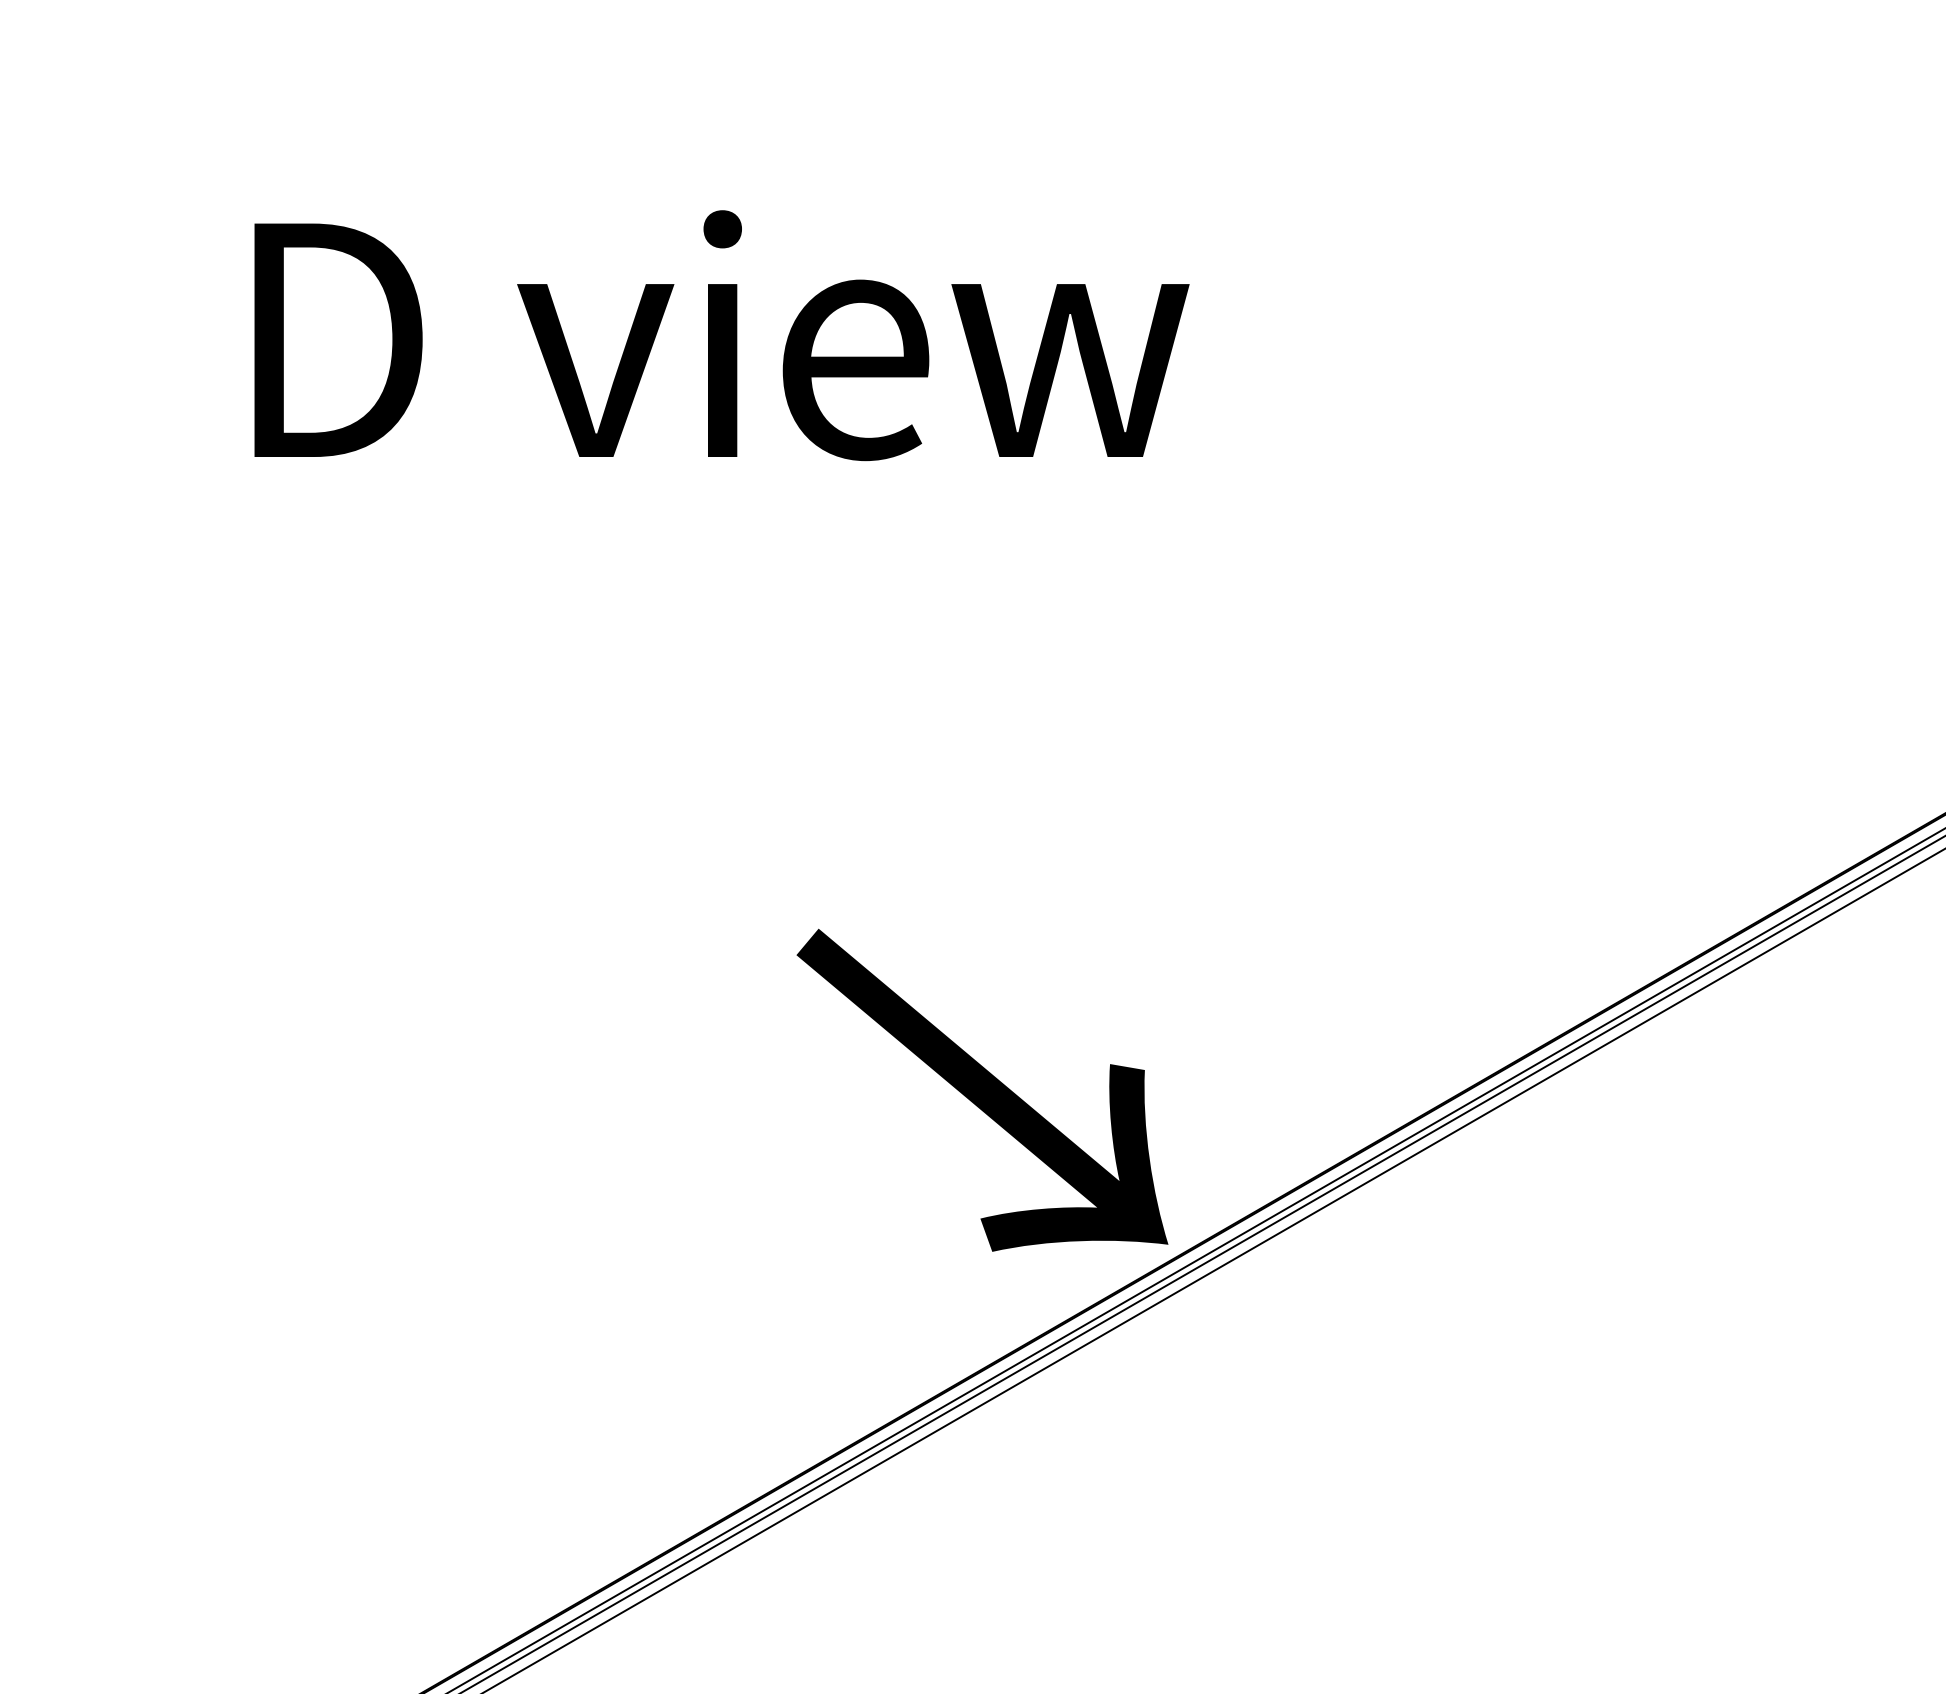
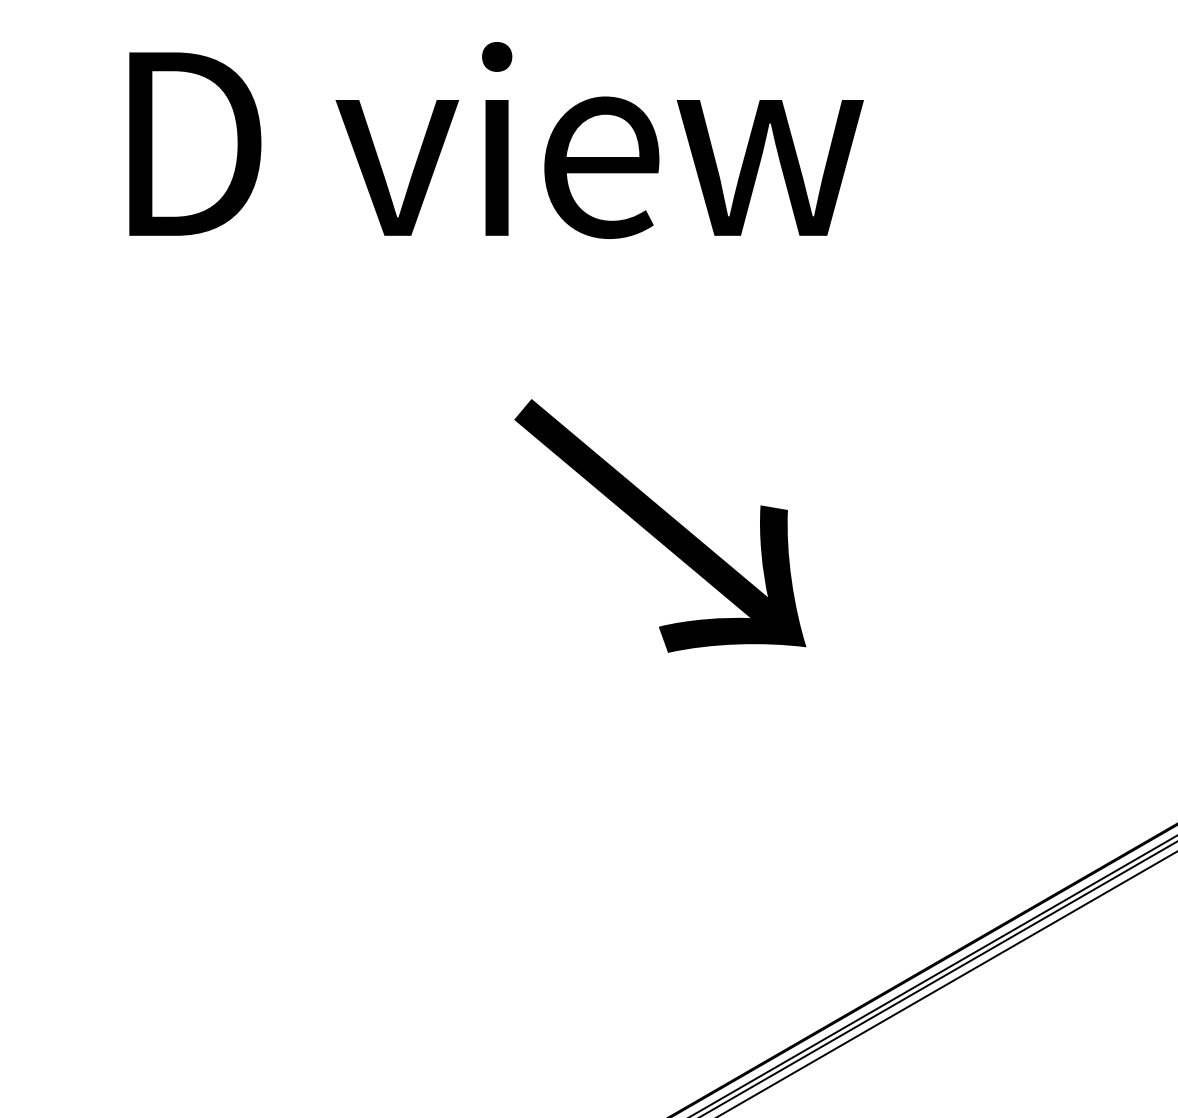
text: (721, 335) -> (496, 140), moved
text: (982, 1089) -> (660, 525), moved

